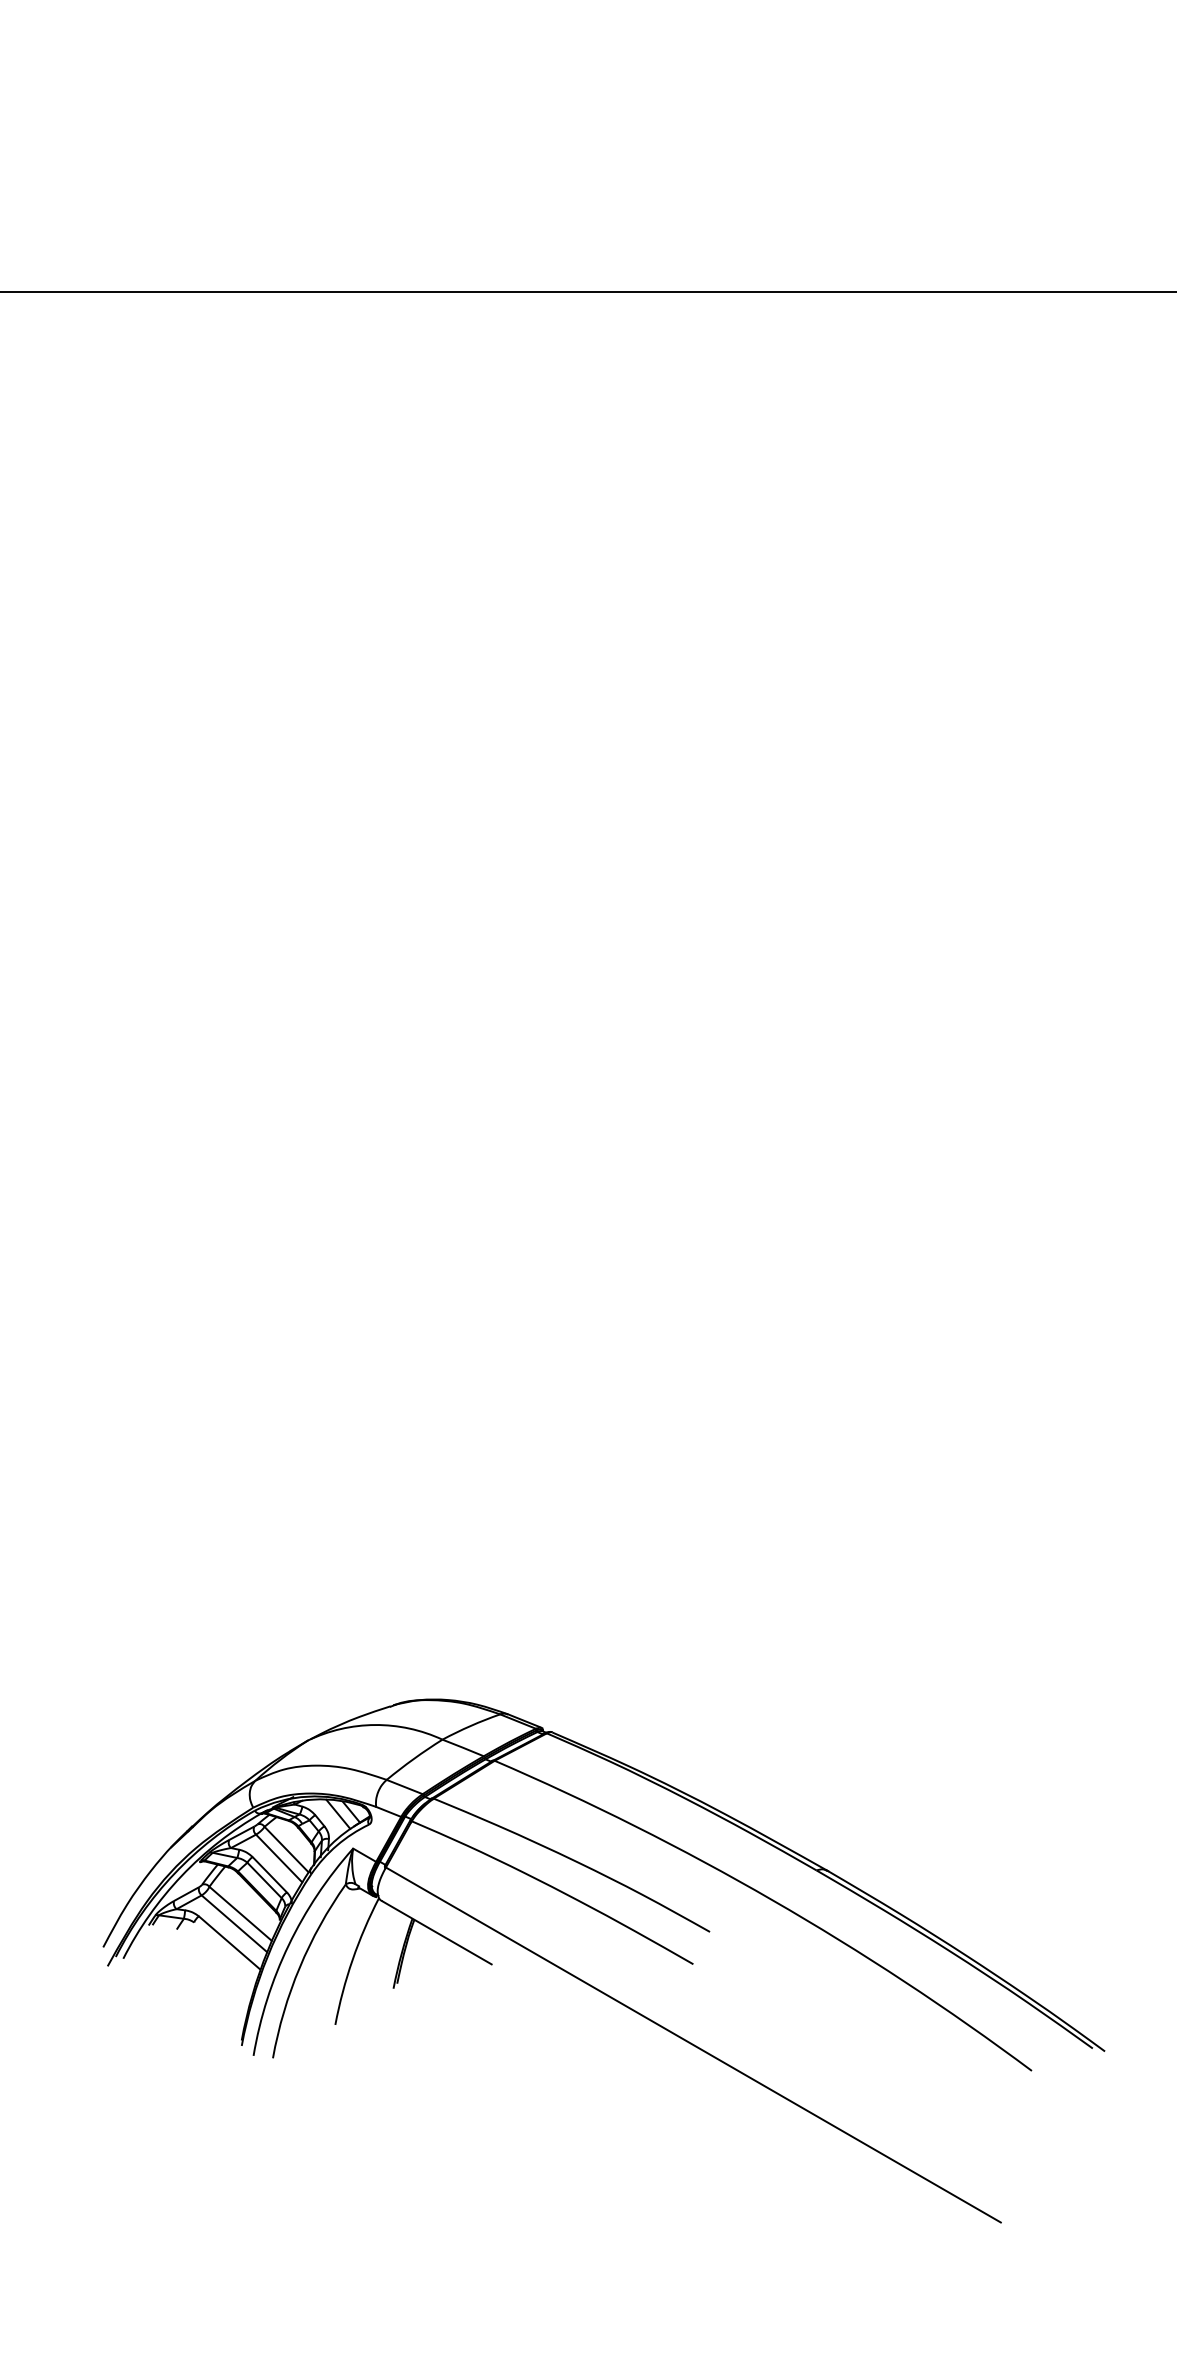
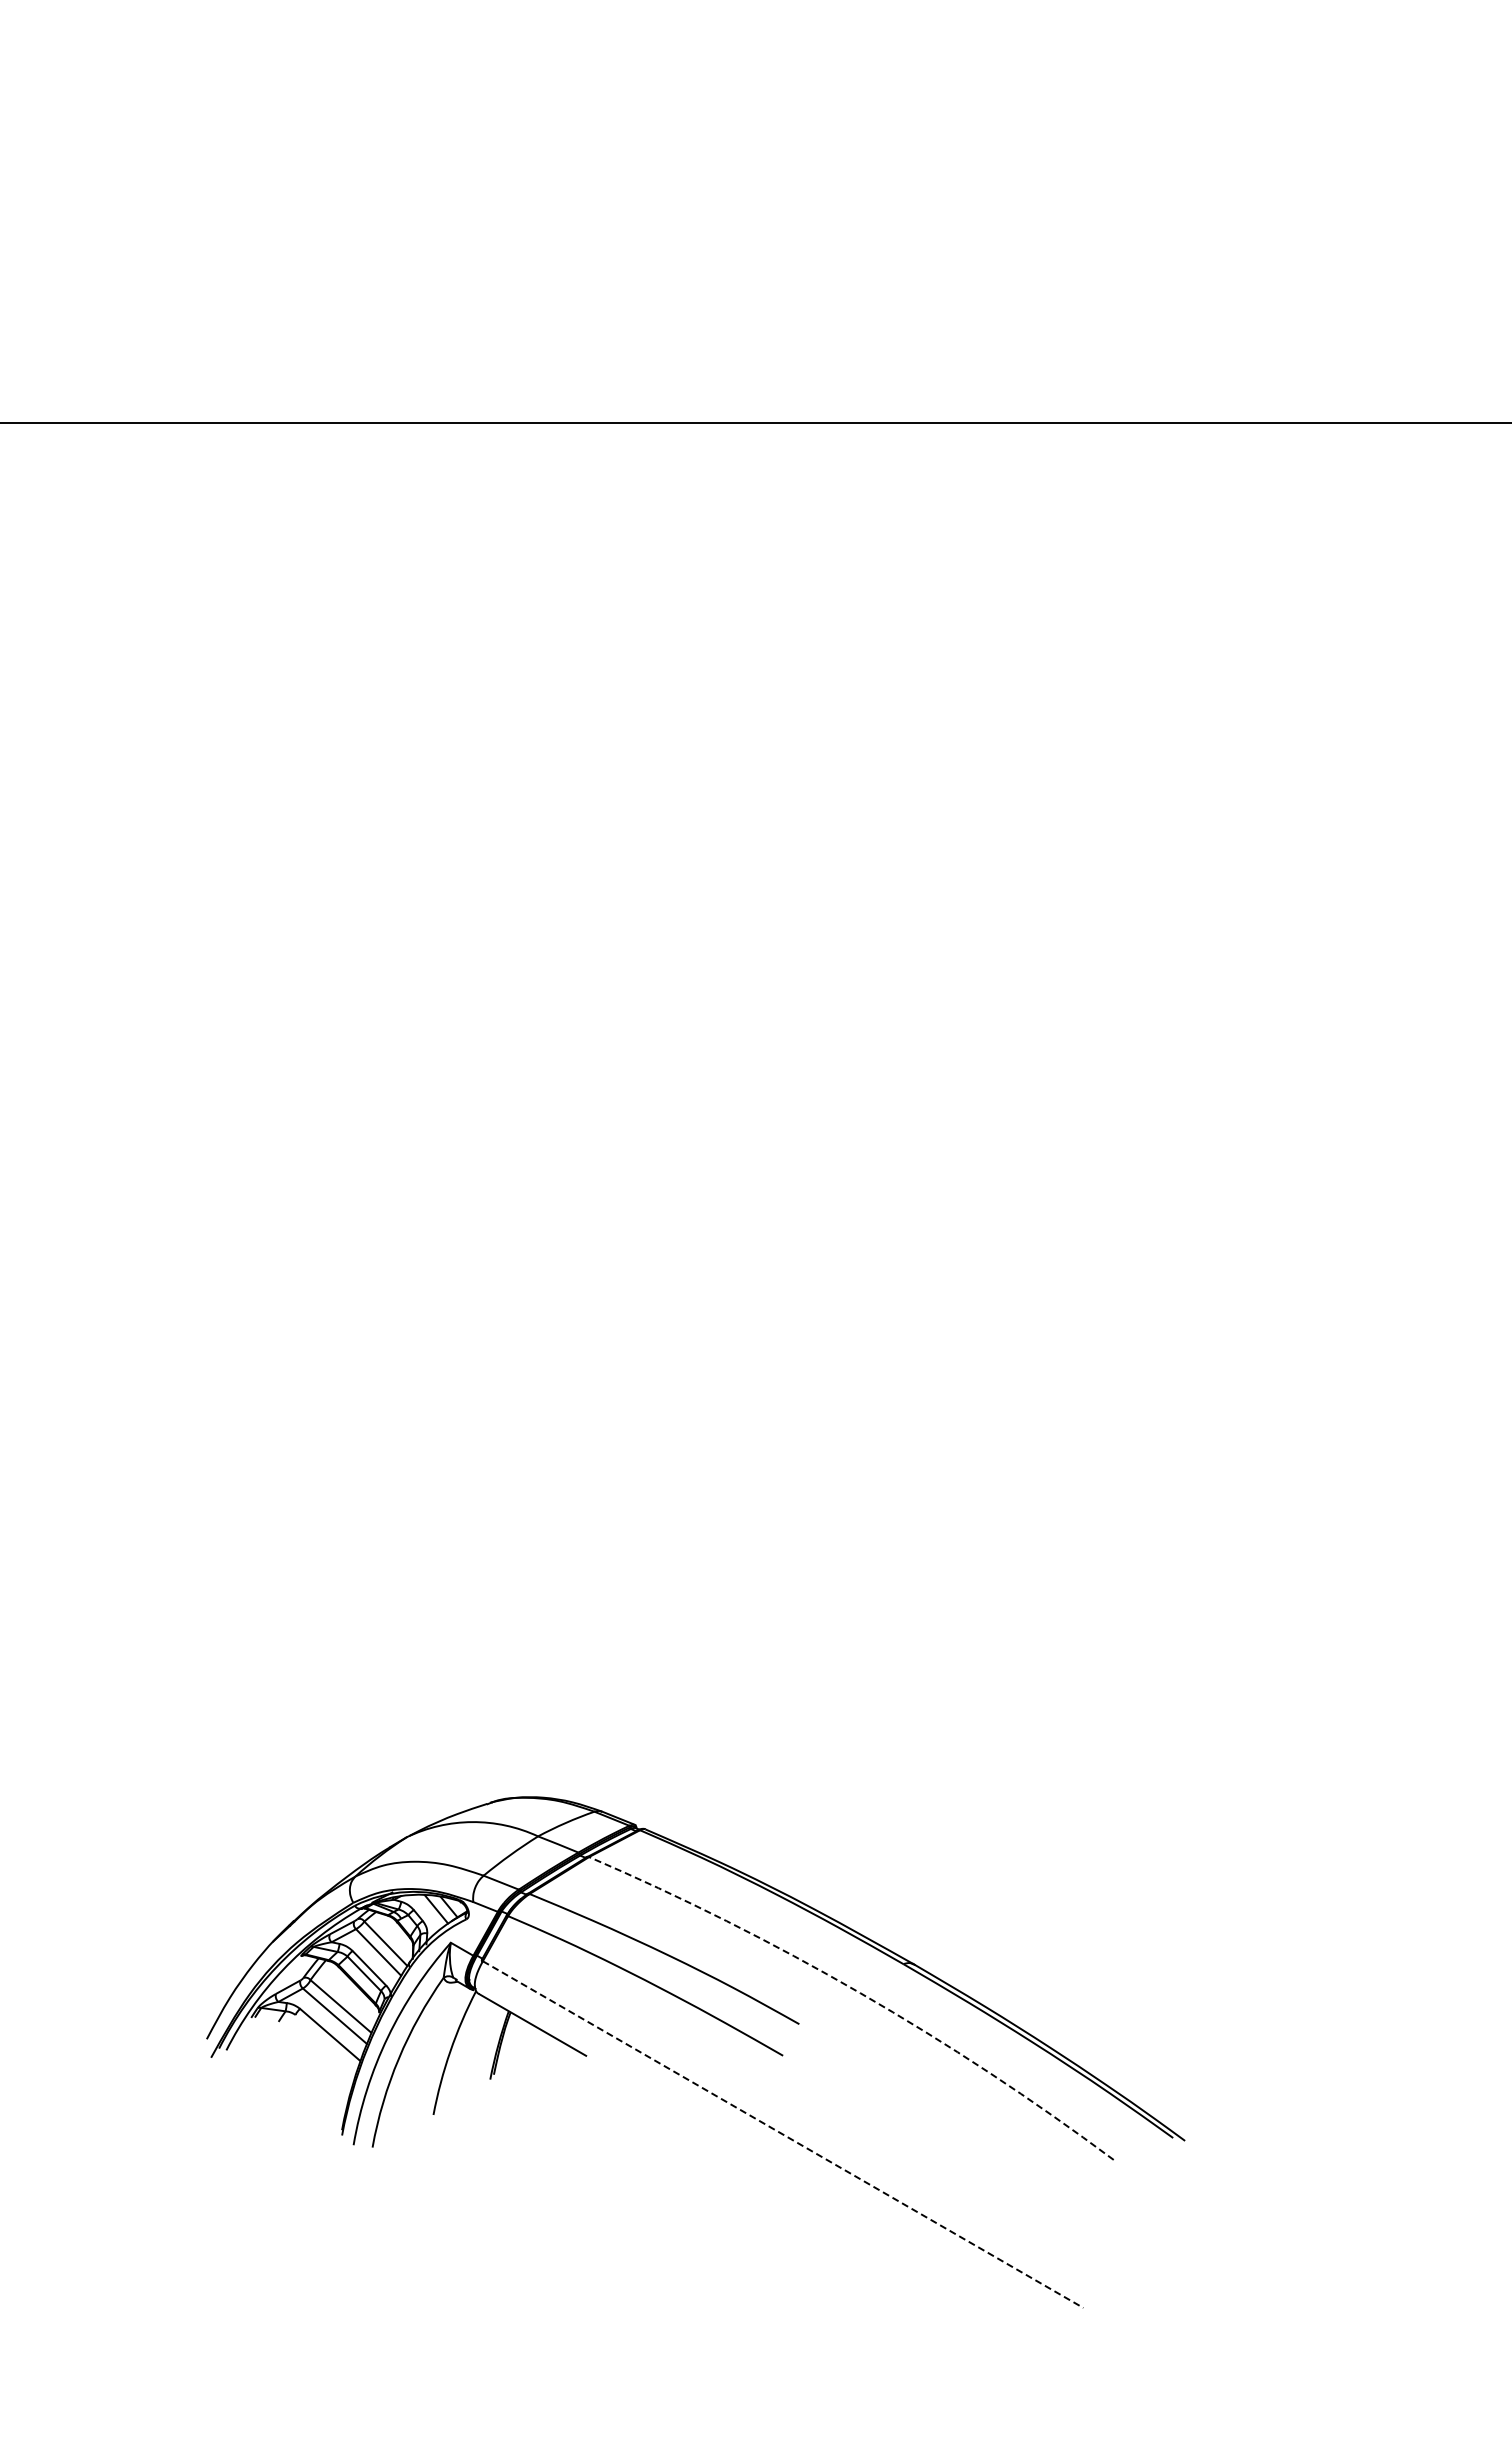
arc: (772, 1900) -> (860, 1993), solid -> dashed
line: (693, 2044) -> (783, 2134), solid -> dashed

